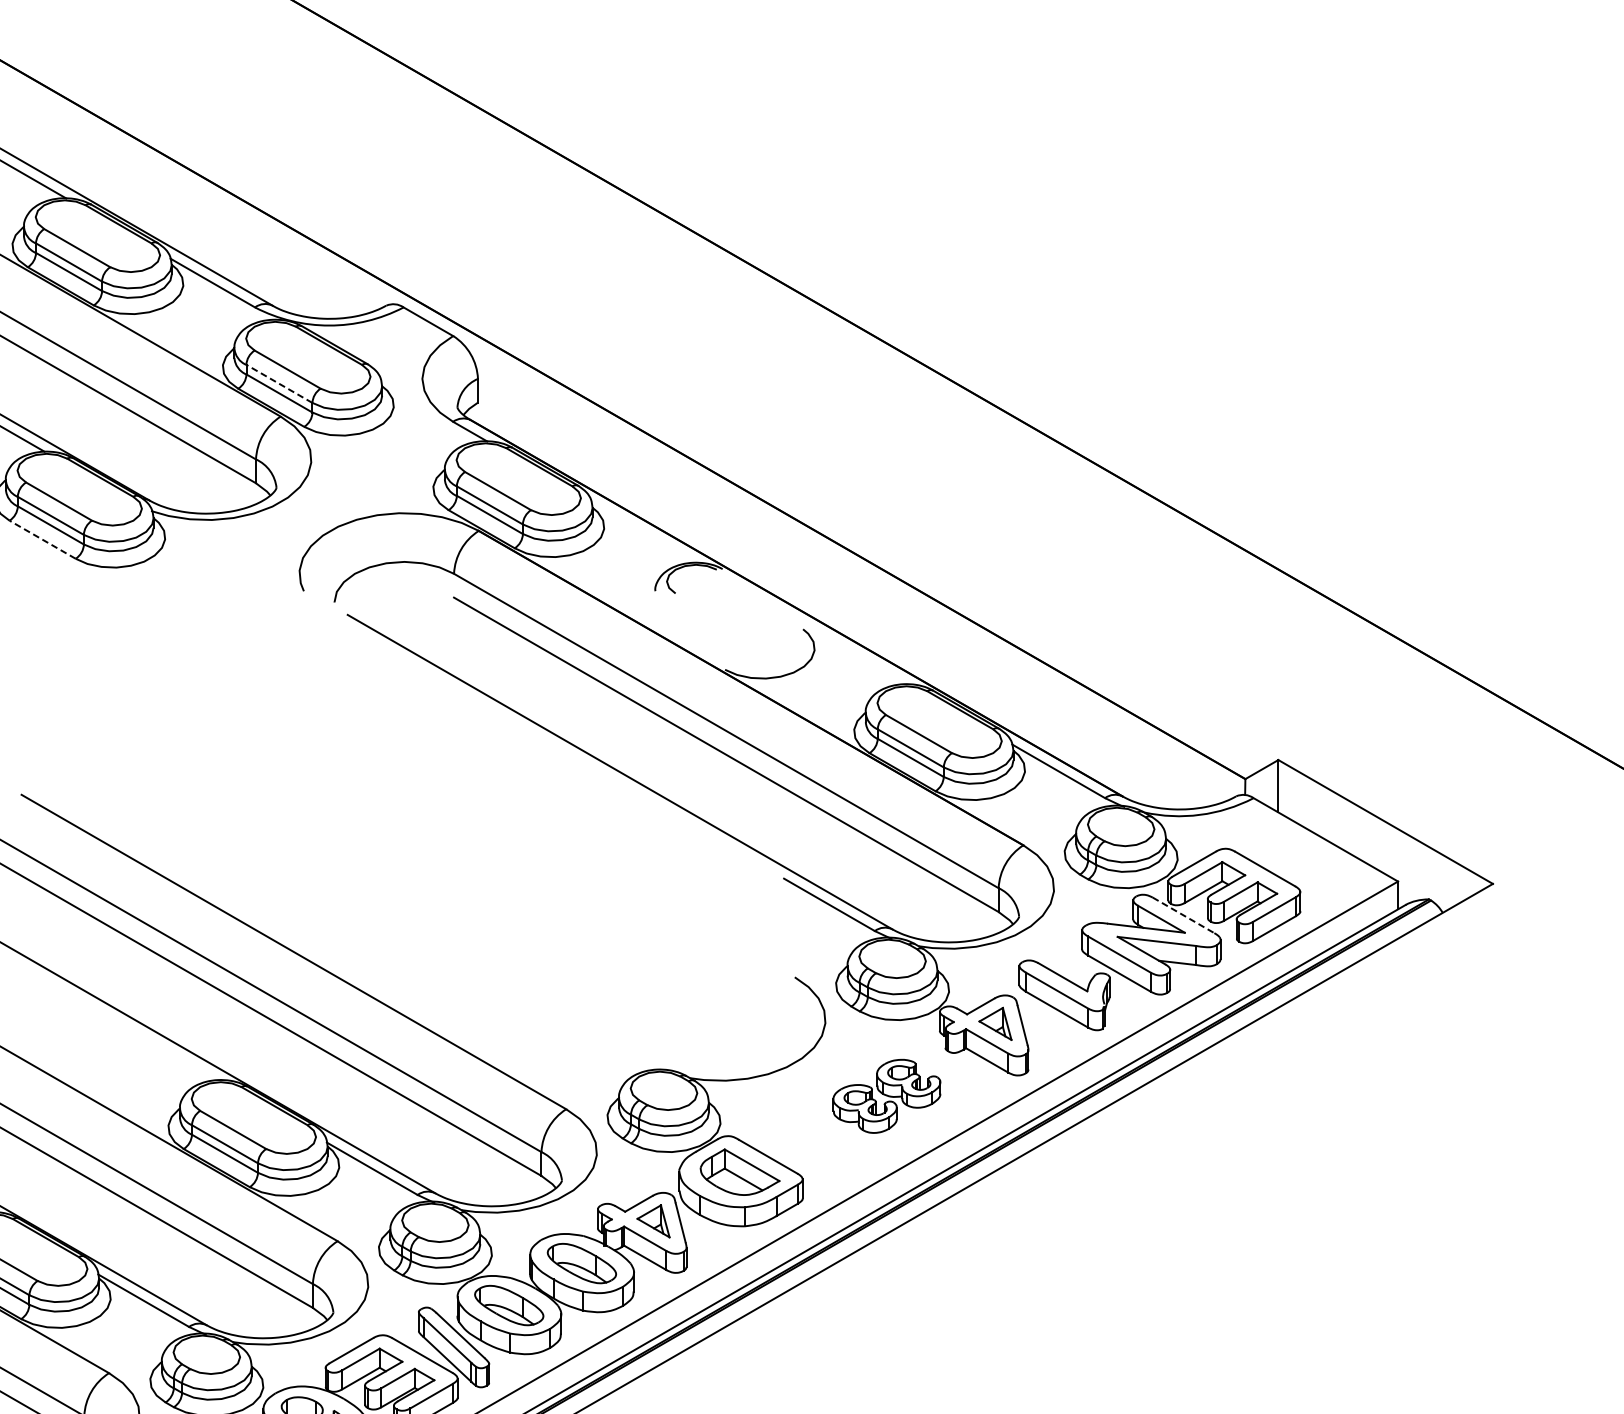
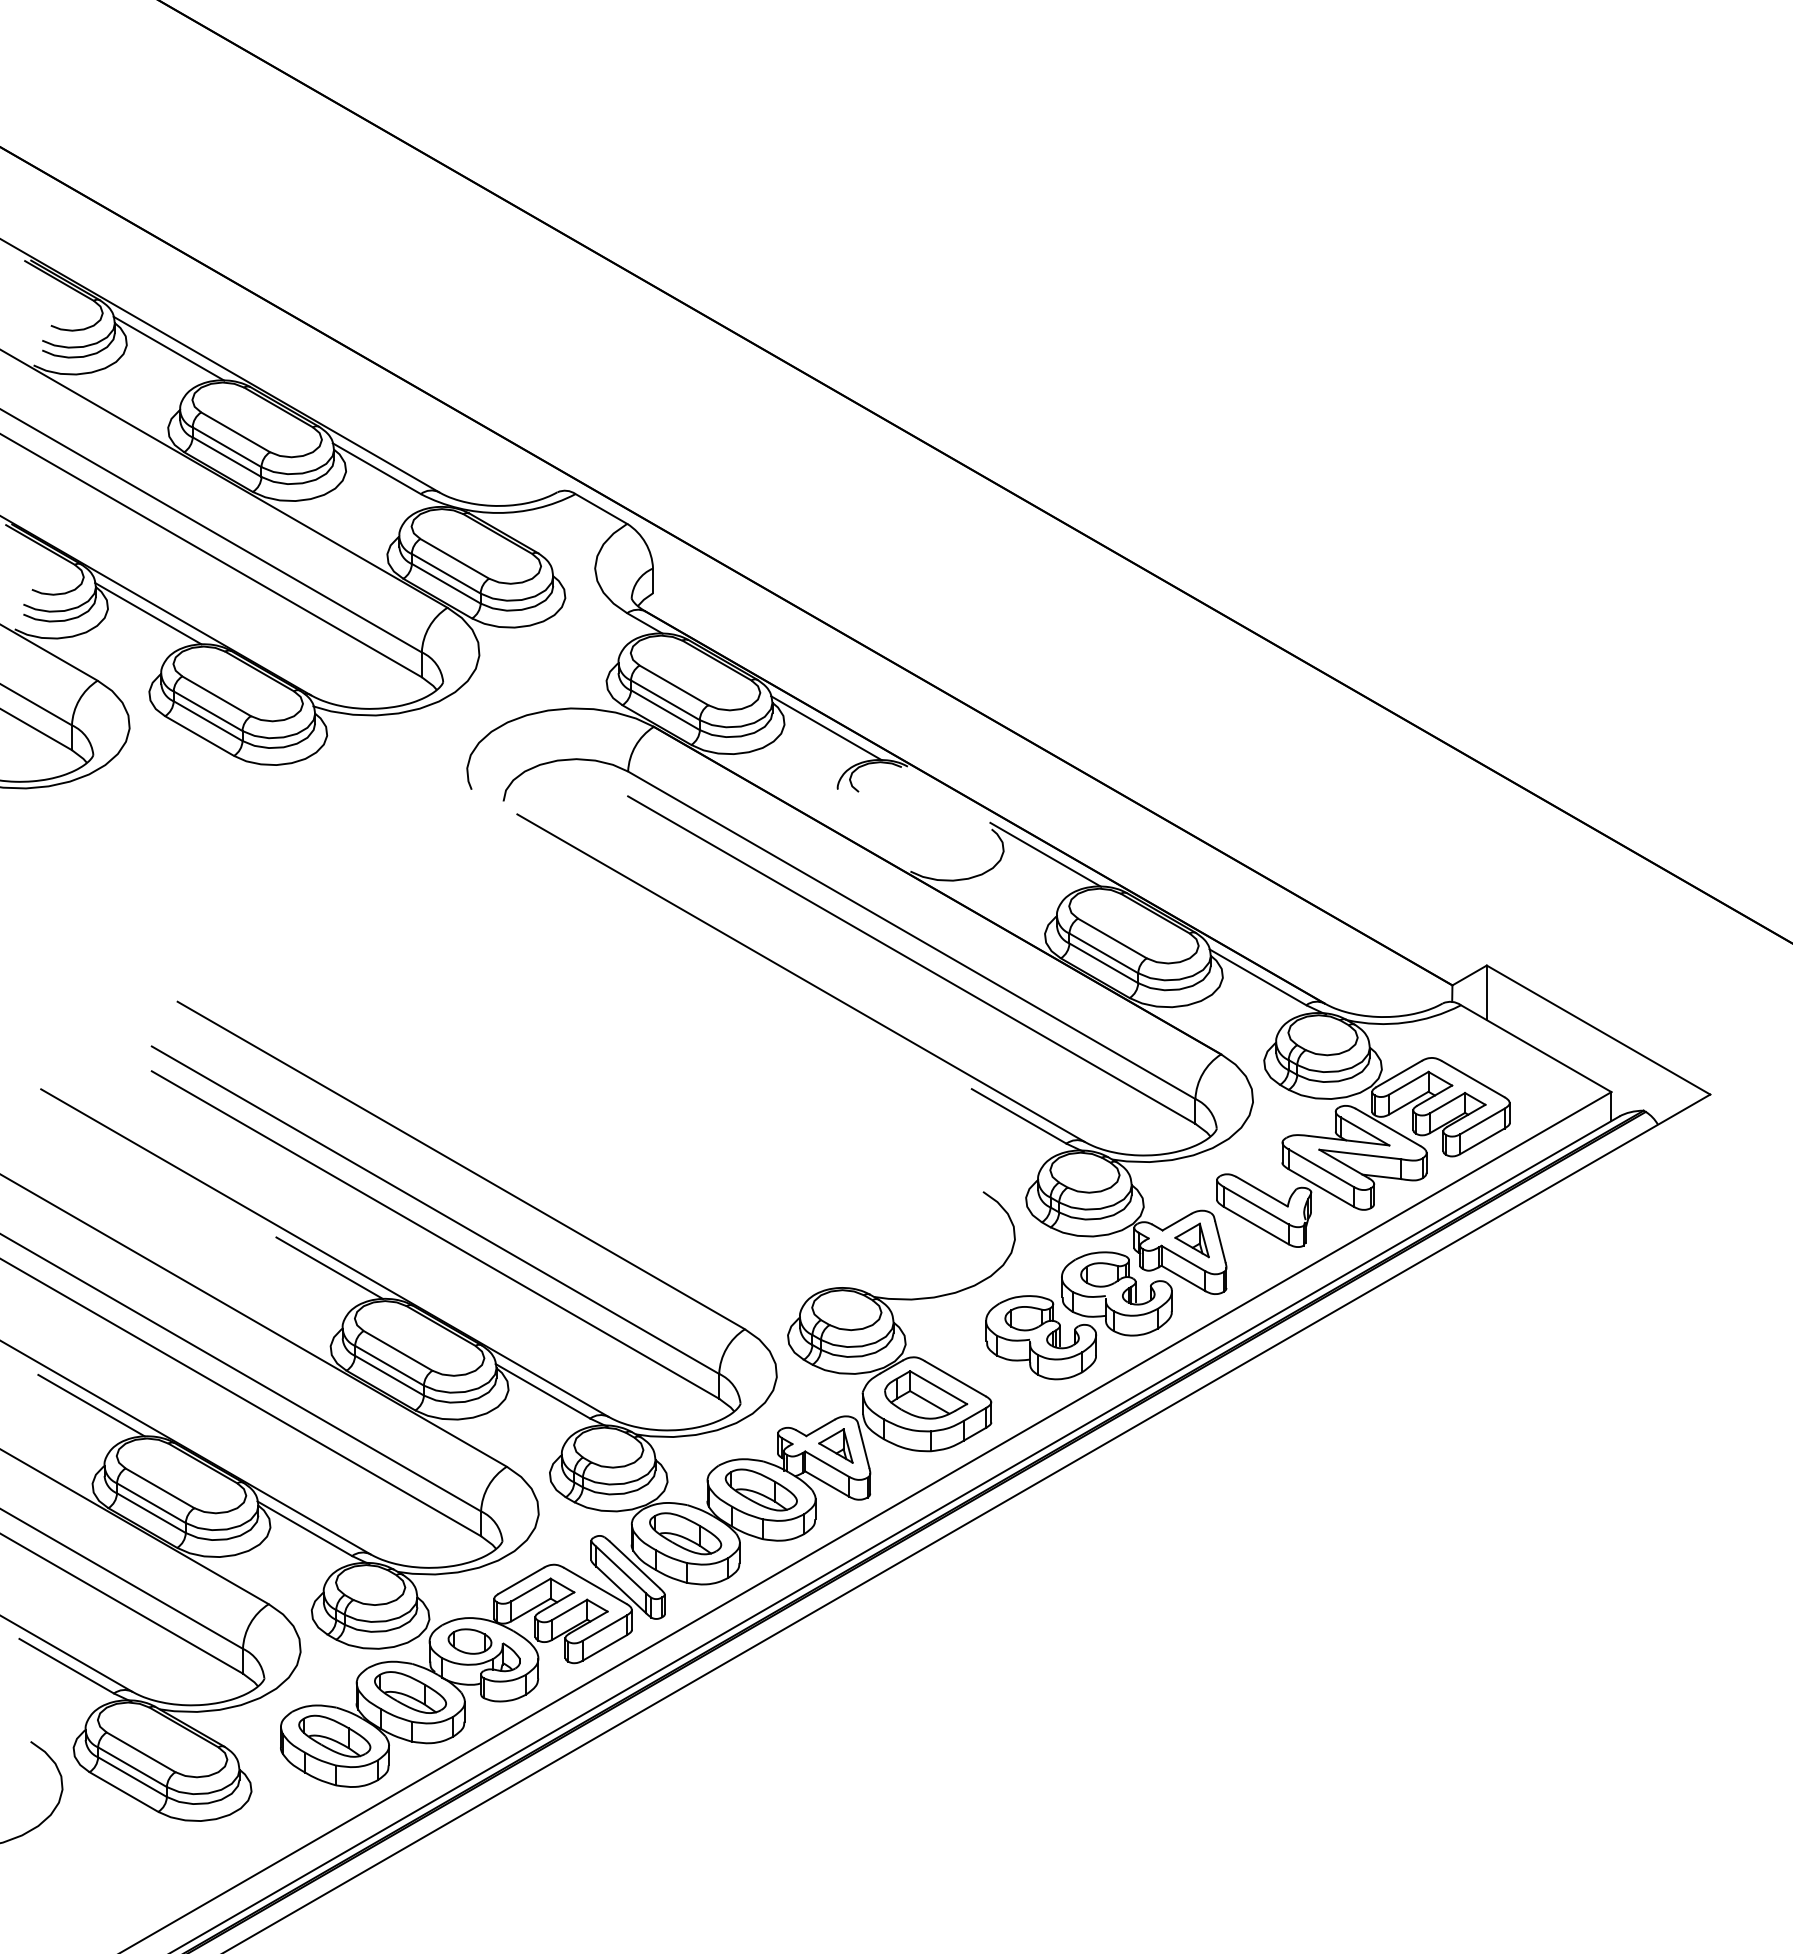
line: (279, 383) -> (446, 573), dashed -> solid
line: (644, 532) -> (826, 728), added
line: (42, 540) -> (199, 736), dashed -> solid
line: (854, 653) -> (1045, 854), added
line: (1184, 915) -> (1388, 1127), dashed -> solid
line: (167, 1049) -> (329, 1267), added
part: (886, 1096) -> (1078, 1315), size x1.67

